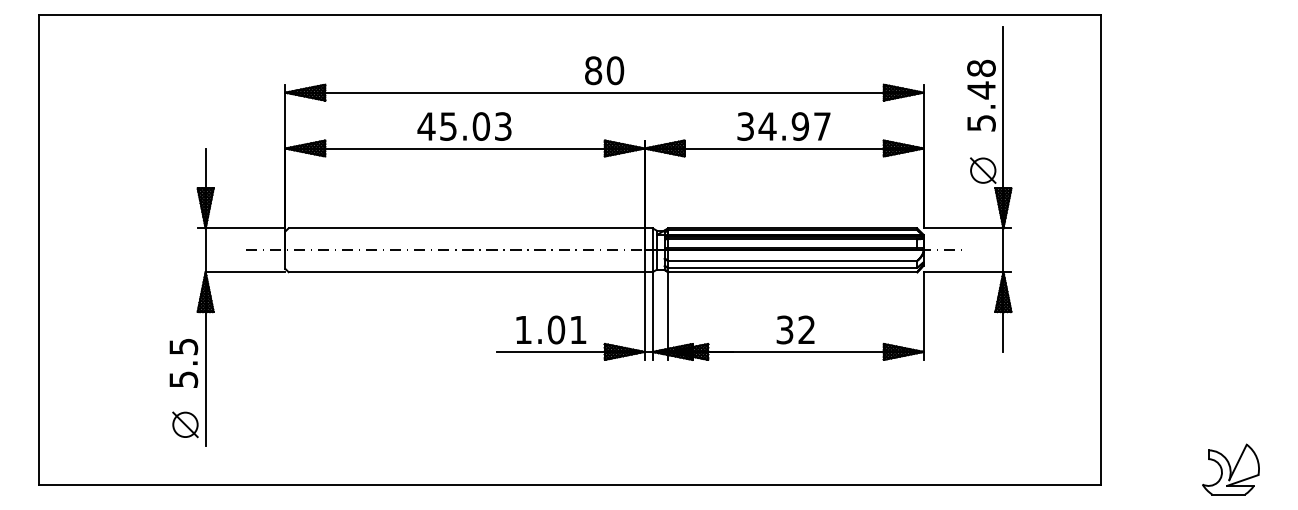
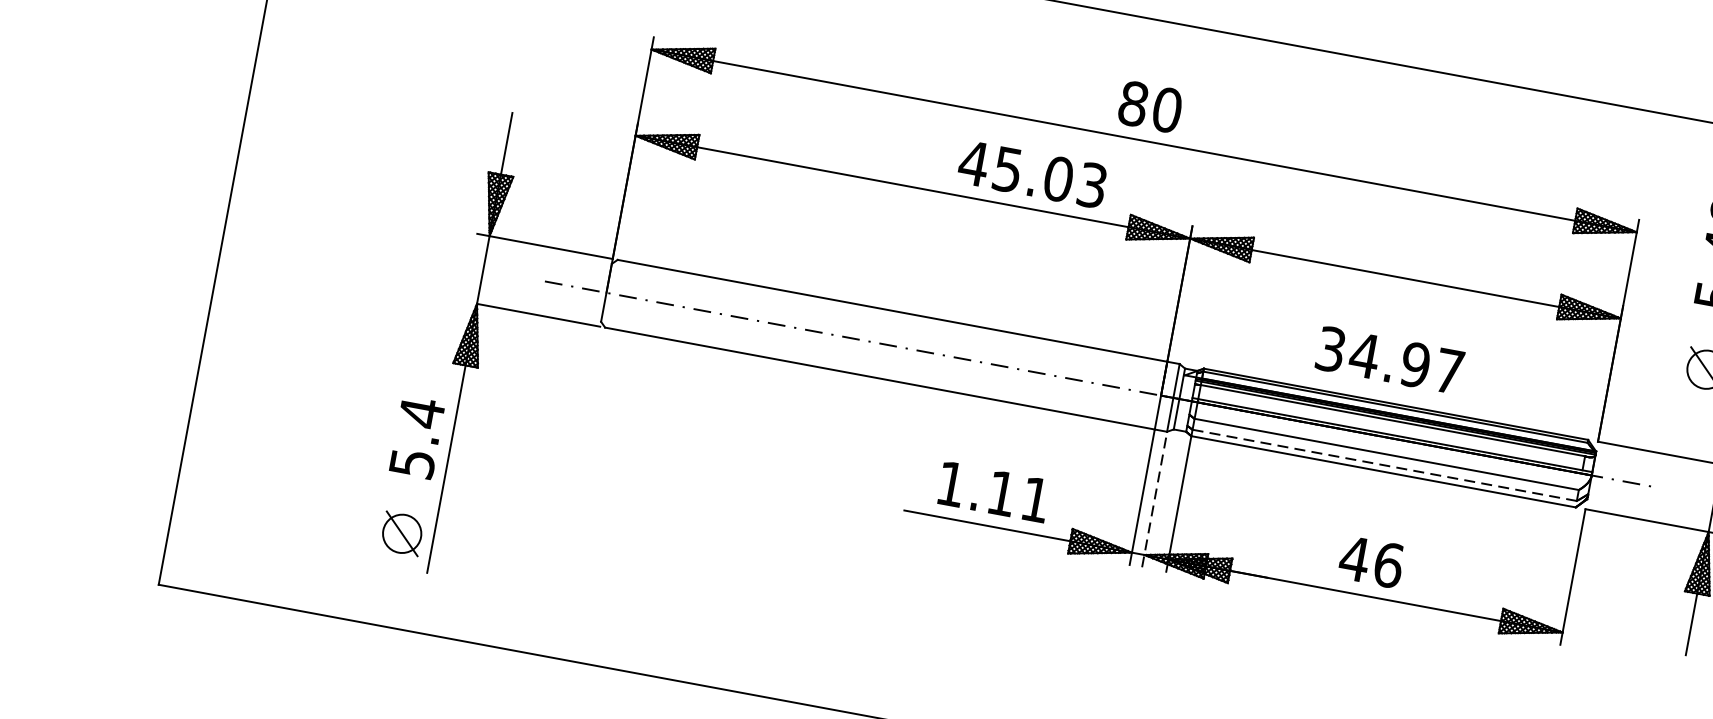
text: (464, 126) -> (1032, 174), moved
text: (783, 126) -> (1389, 360), moved
line: (793, 267) -> (1385, 464), solid -> dashed
line: (652, 316) -> (1154, 500), solid -> dashed
text: (556, 329) -> (1002, 492), 1.01 -> 1.11
text: (795, 329) -> (1371, 561), 32 -> 46
text: (183, 346) -> (421, 412), 5.5 -> 5.4

